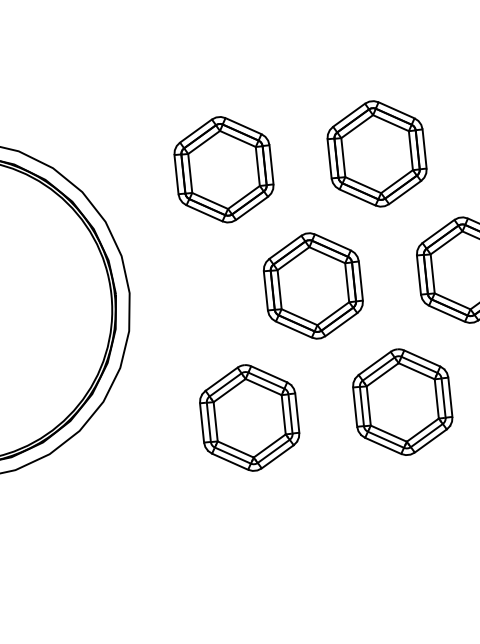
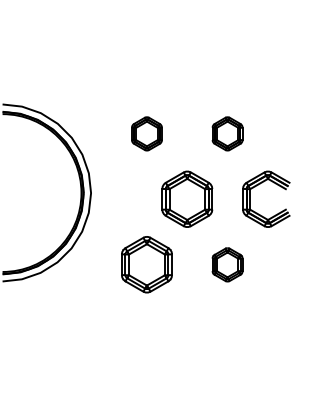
part: (376, 153) -> (227, 133), size x0.6
part: (223, 169) -> (146, 133), size x0.6
part: (402, 401) -> (227, 264), size x0.6

